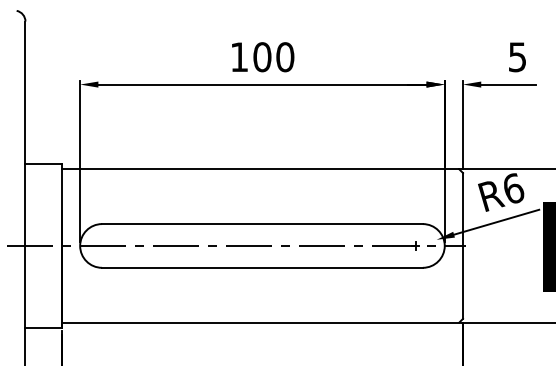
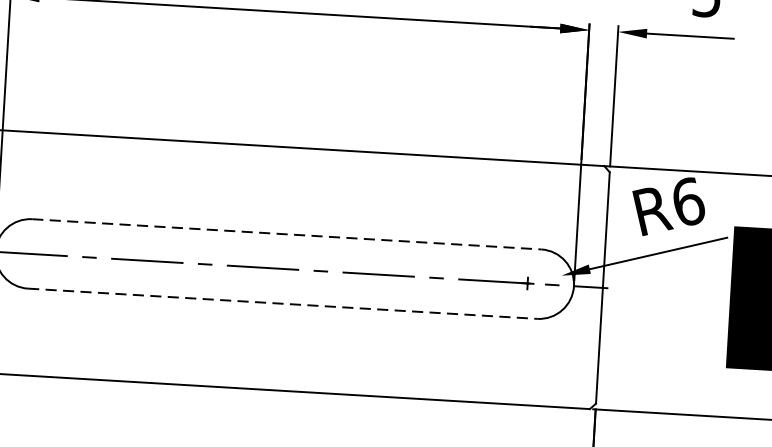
line: (262, 224) -> (286, 235), solid -> dashed
line: (262, 267) -> (282, 303), solid -> dashed

